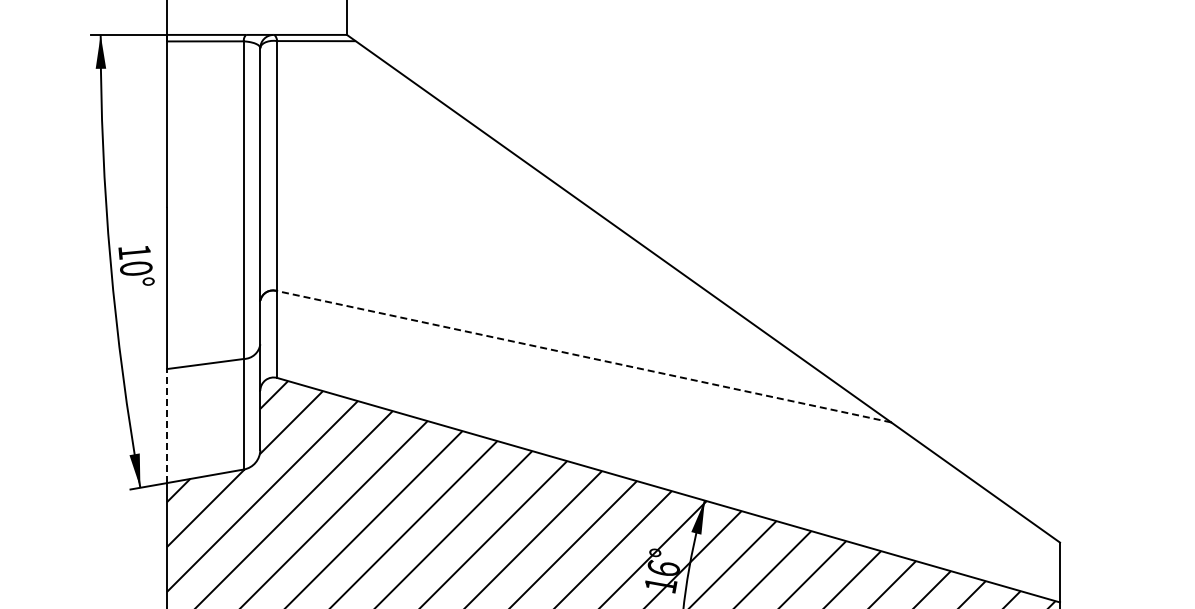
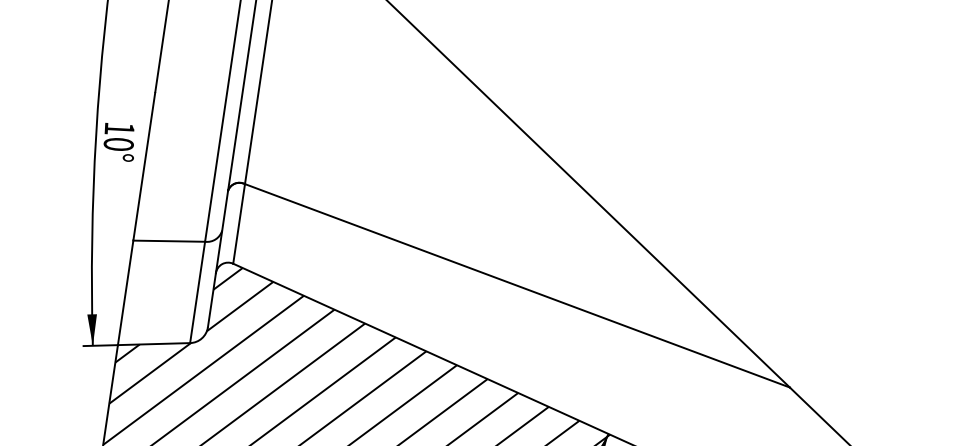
line: (584, 356) -> (517, 285), dashed -> solid
line: (167, 425) -> (126, 292), dashed -> solid

